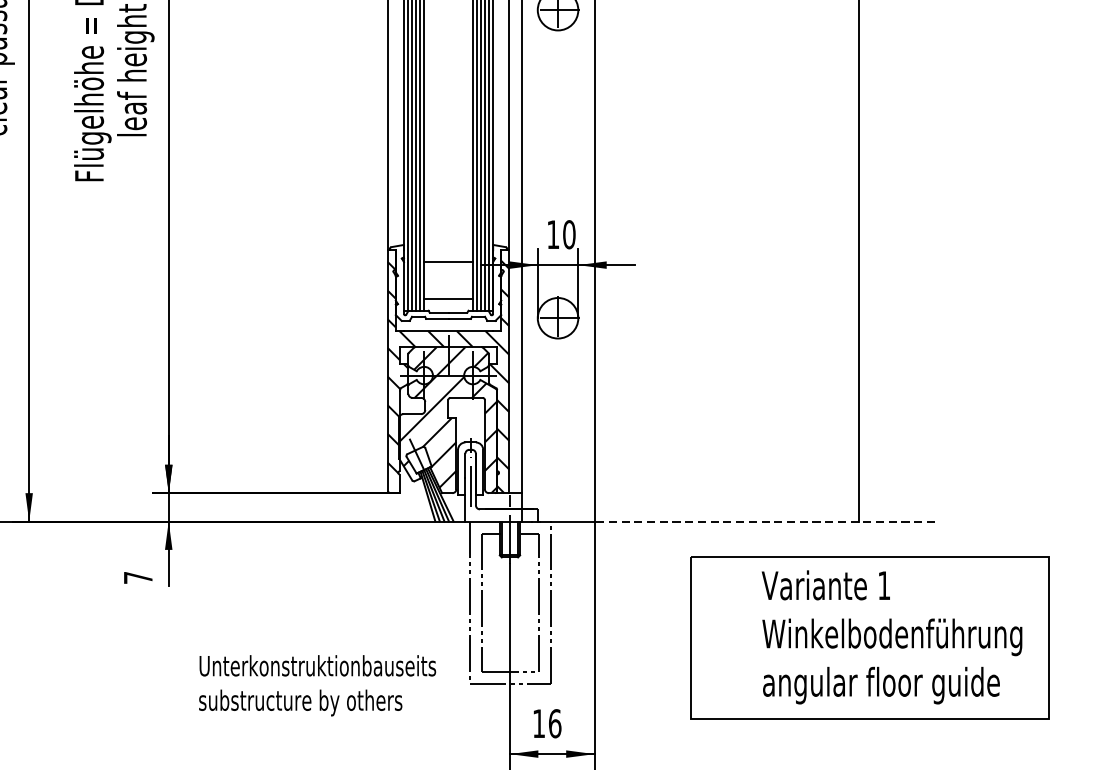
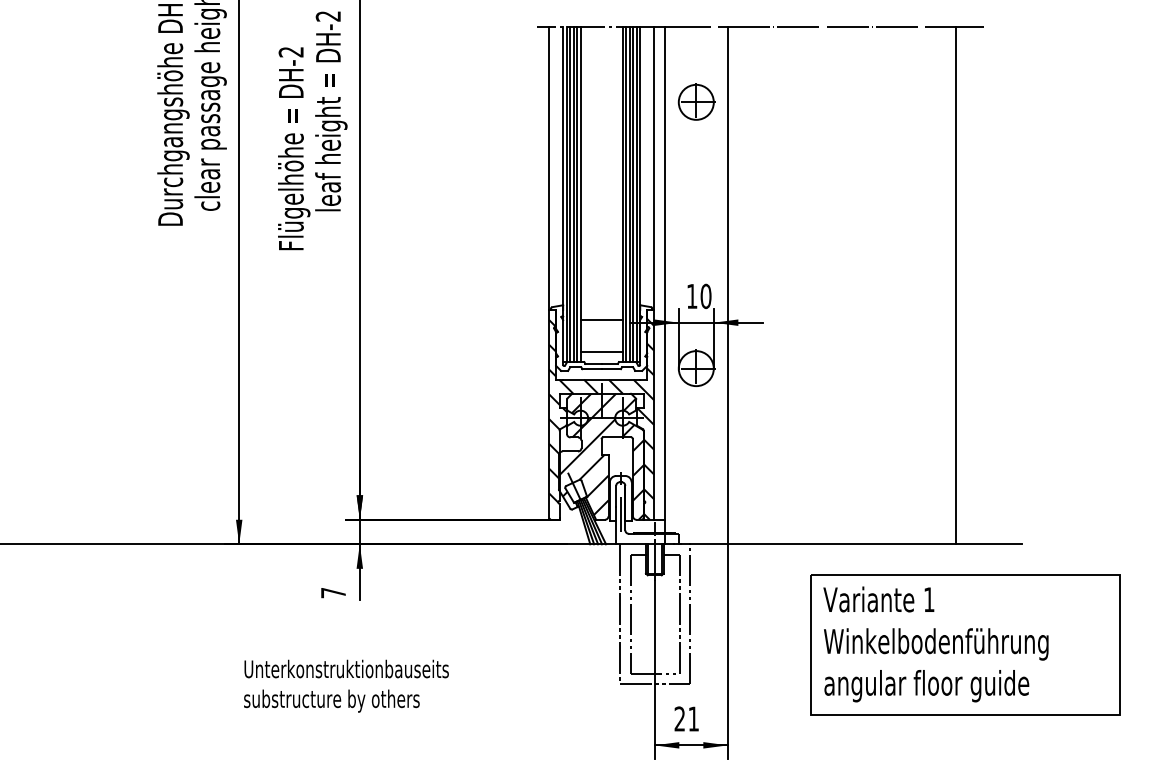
line: (764, 521) -> (874, 544), dashed -> solid
text: (891, 637) -> (935, 644), moved
text: (317, 684) -> (346, 685), moved
text: (546, 723) -> (686, 718), 16 -> 21

